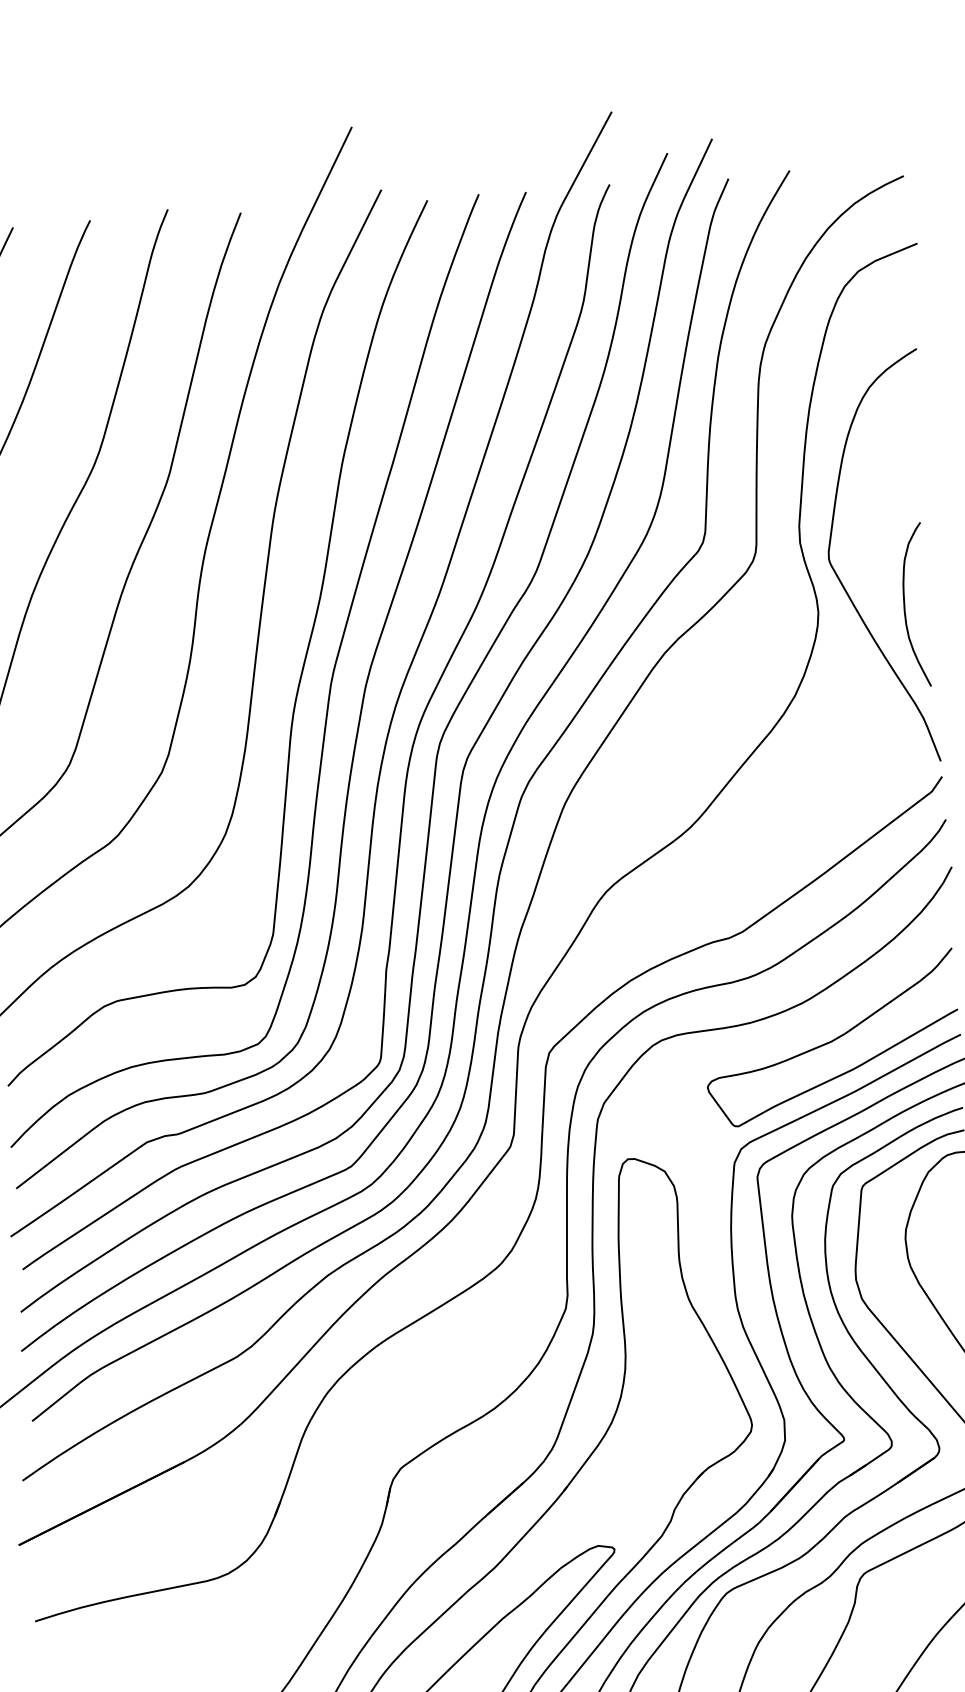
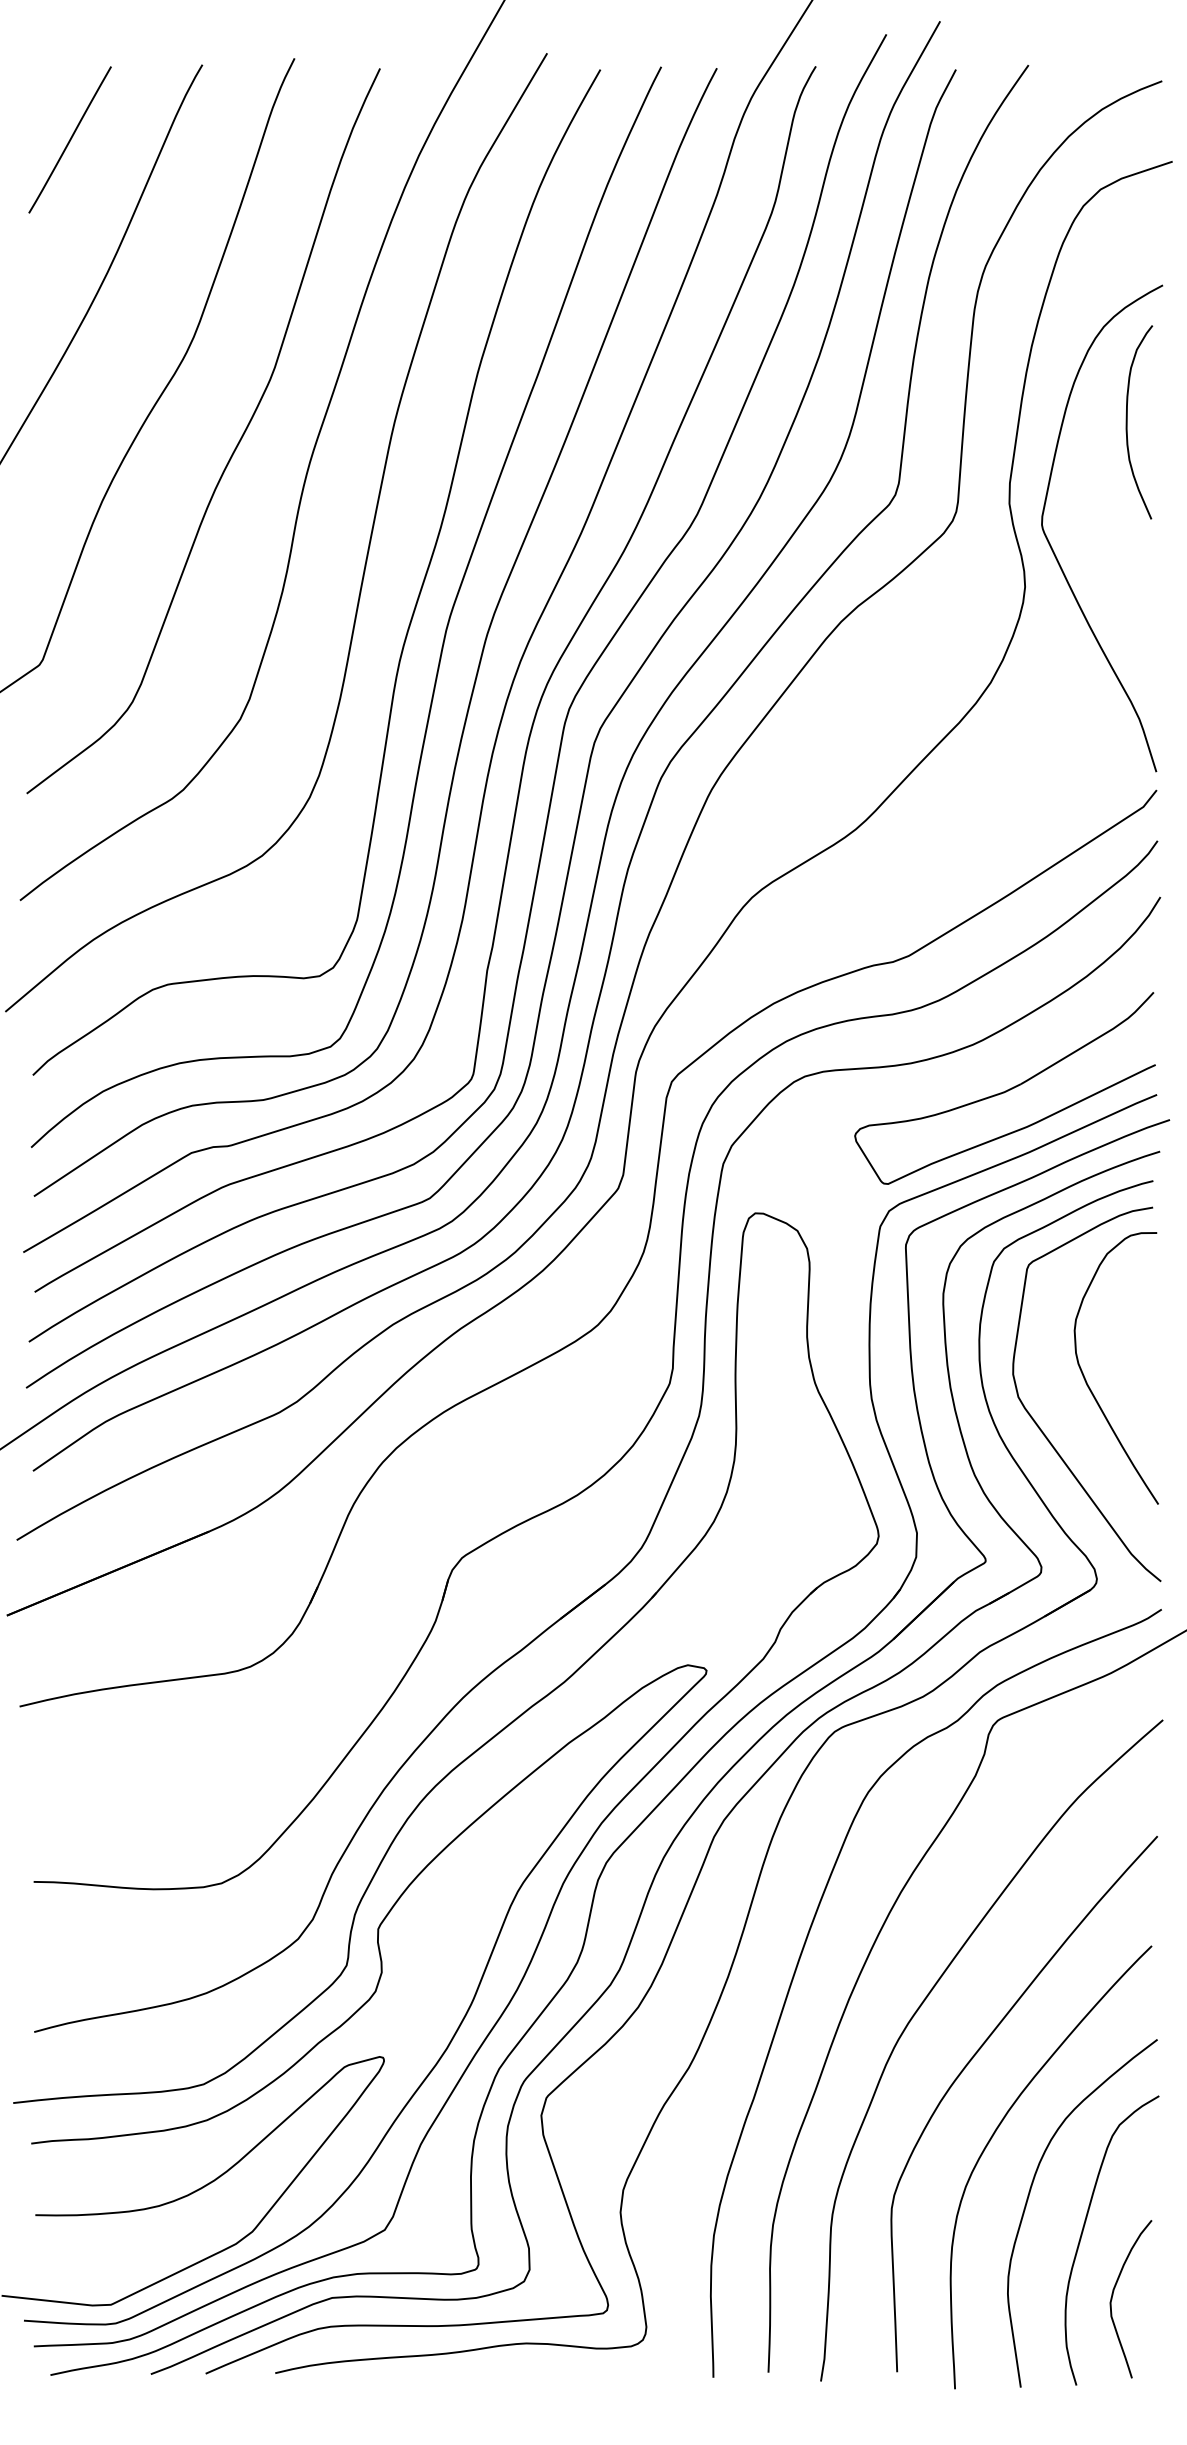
curve: (905, 605) -> (1127, 422), moved

